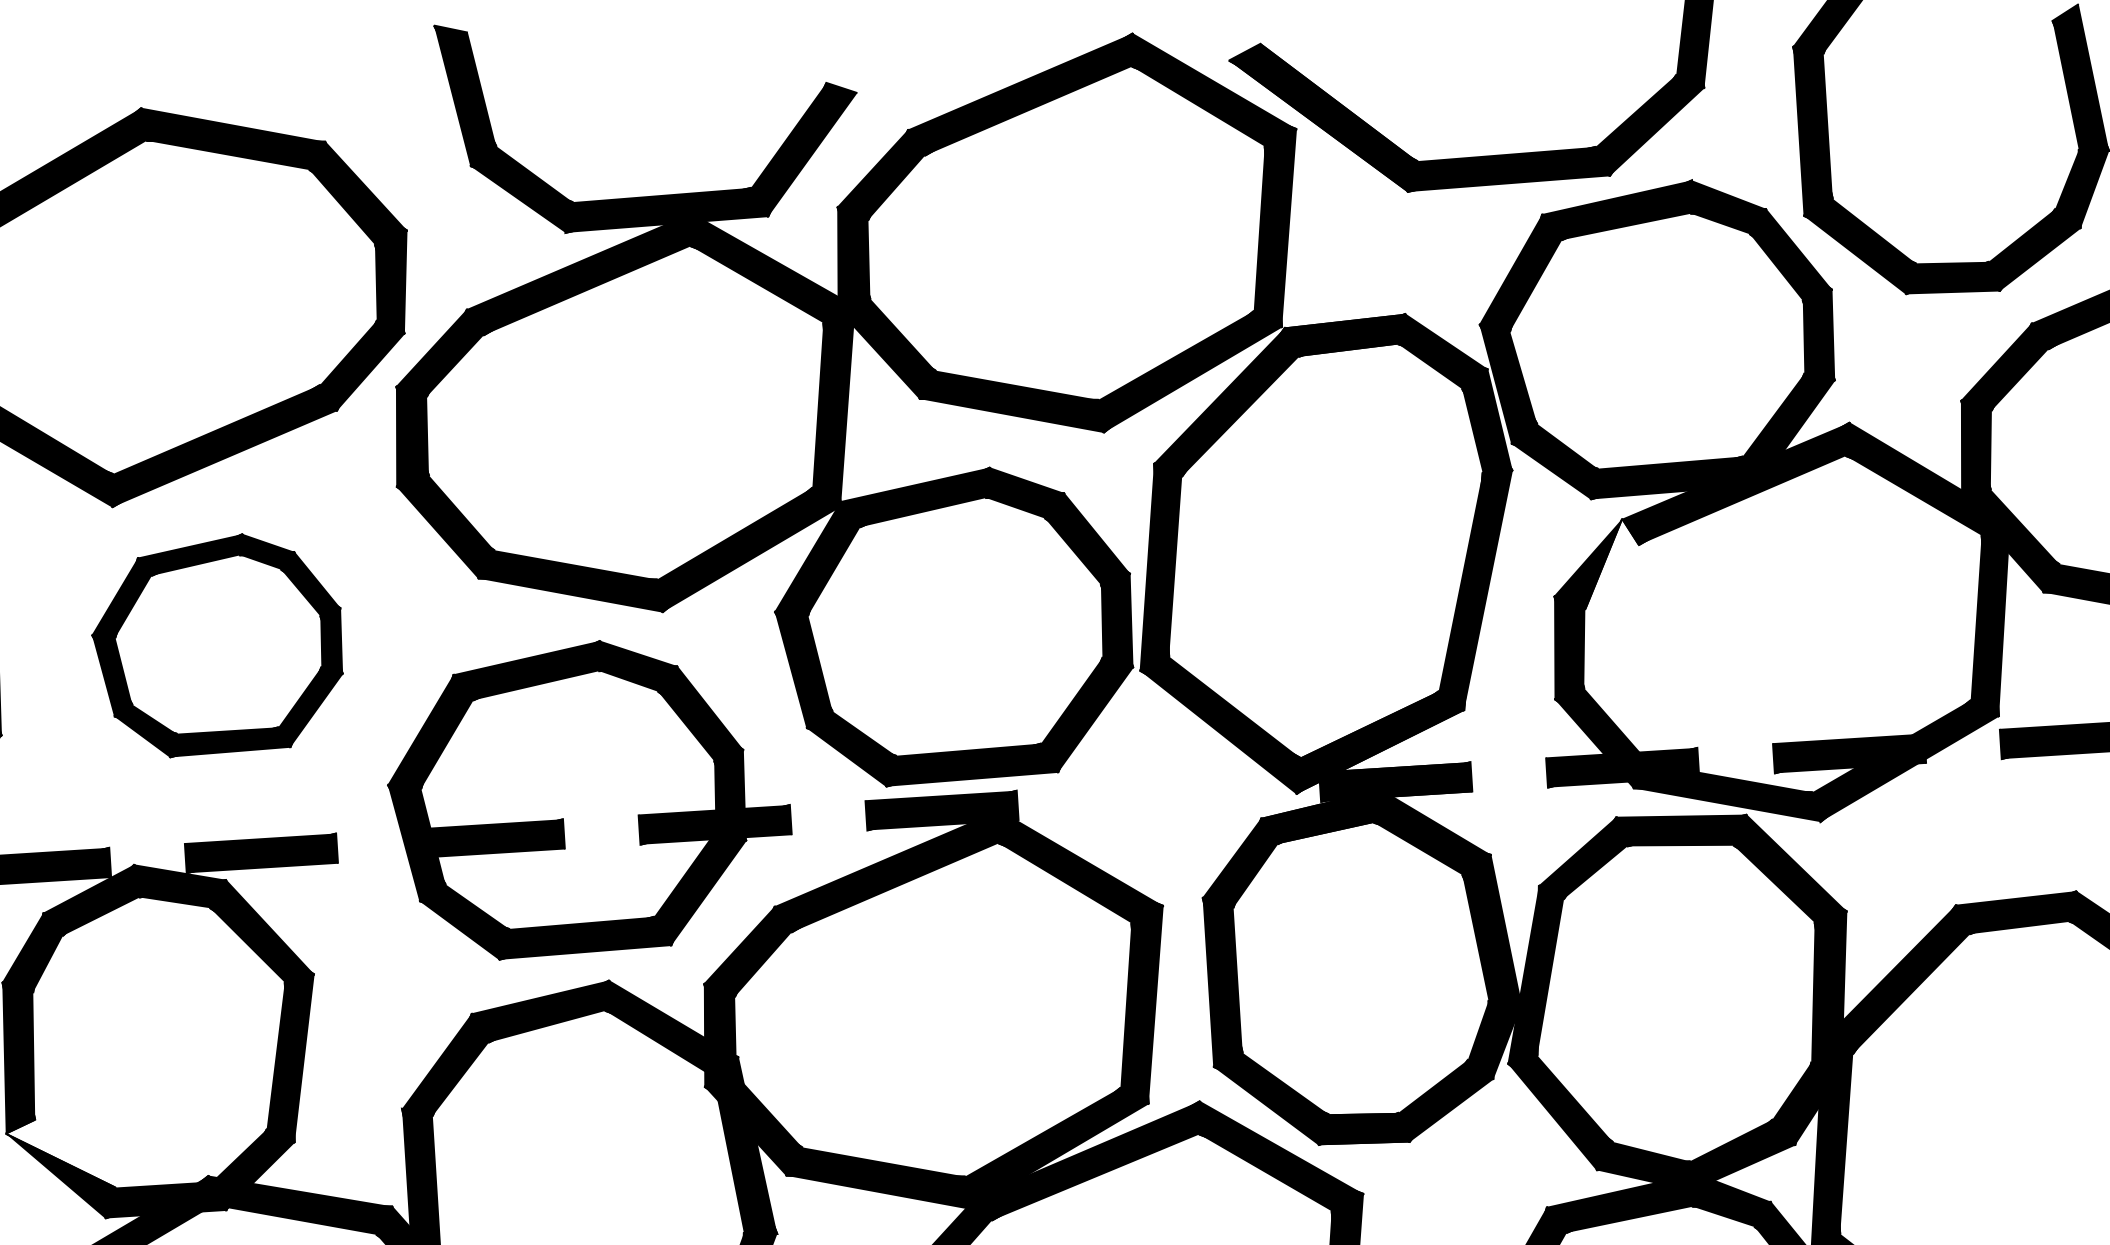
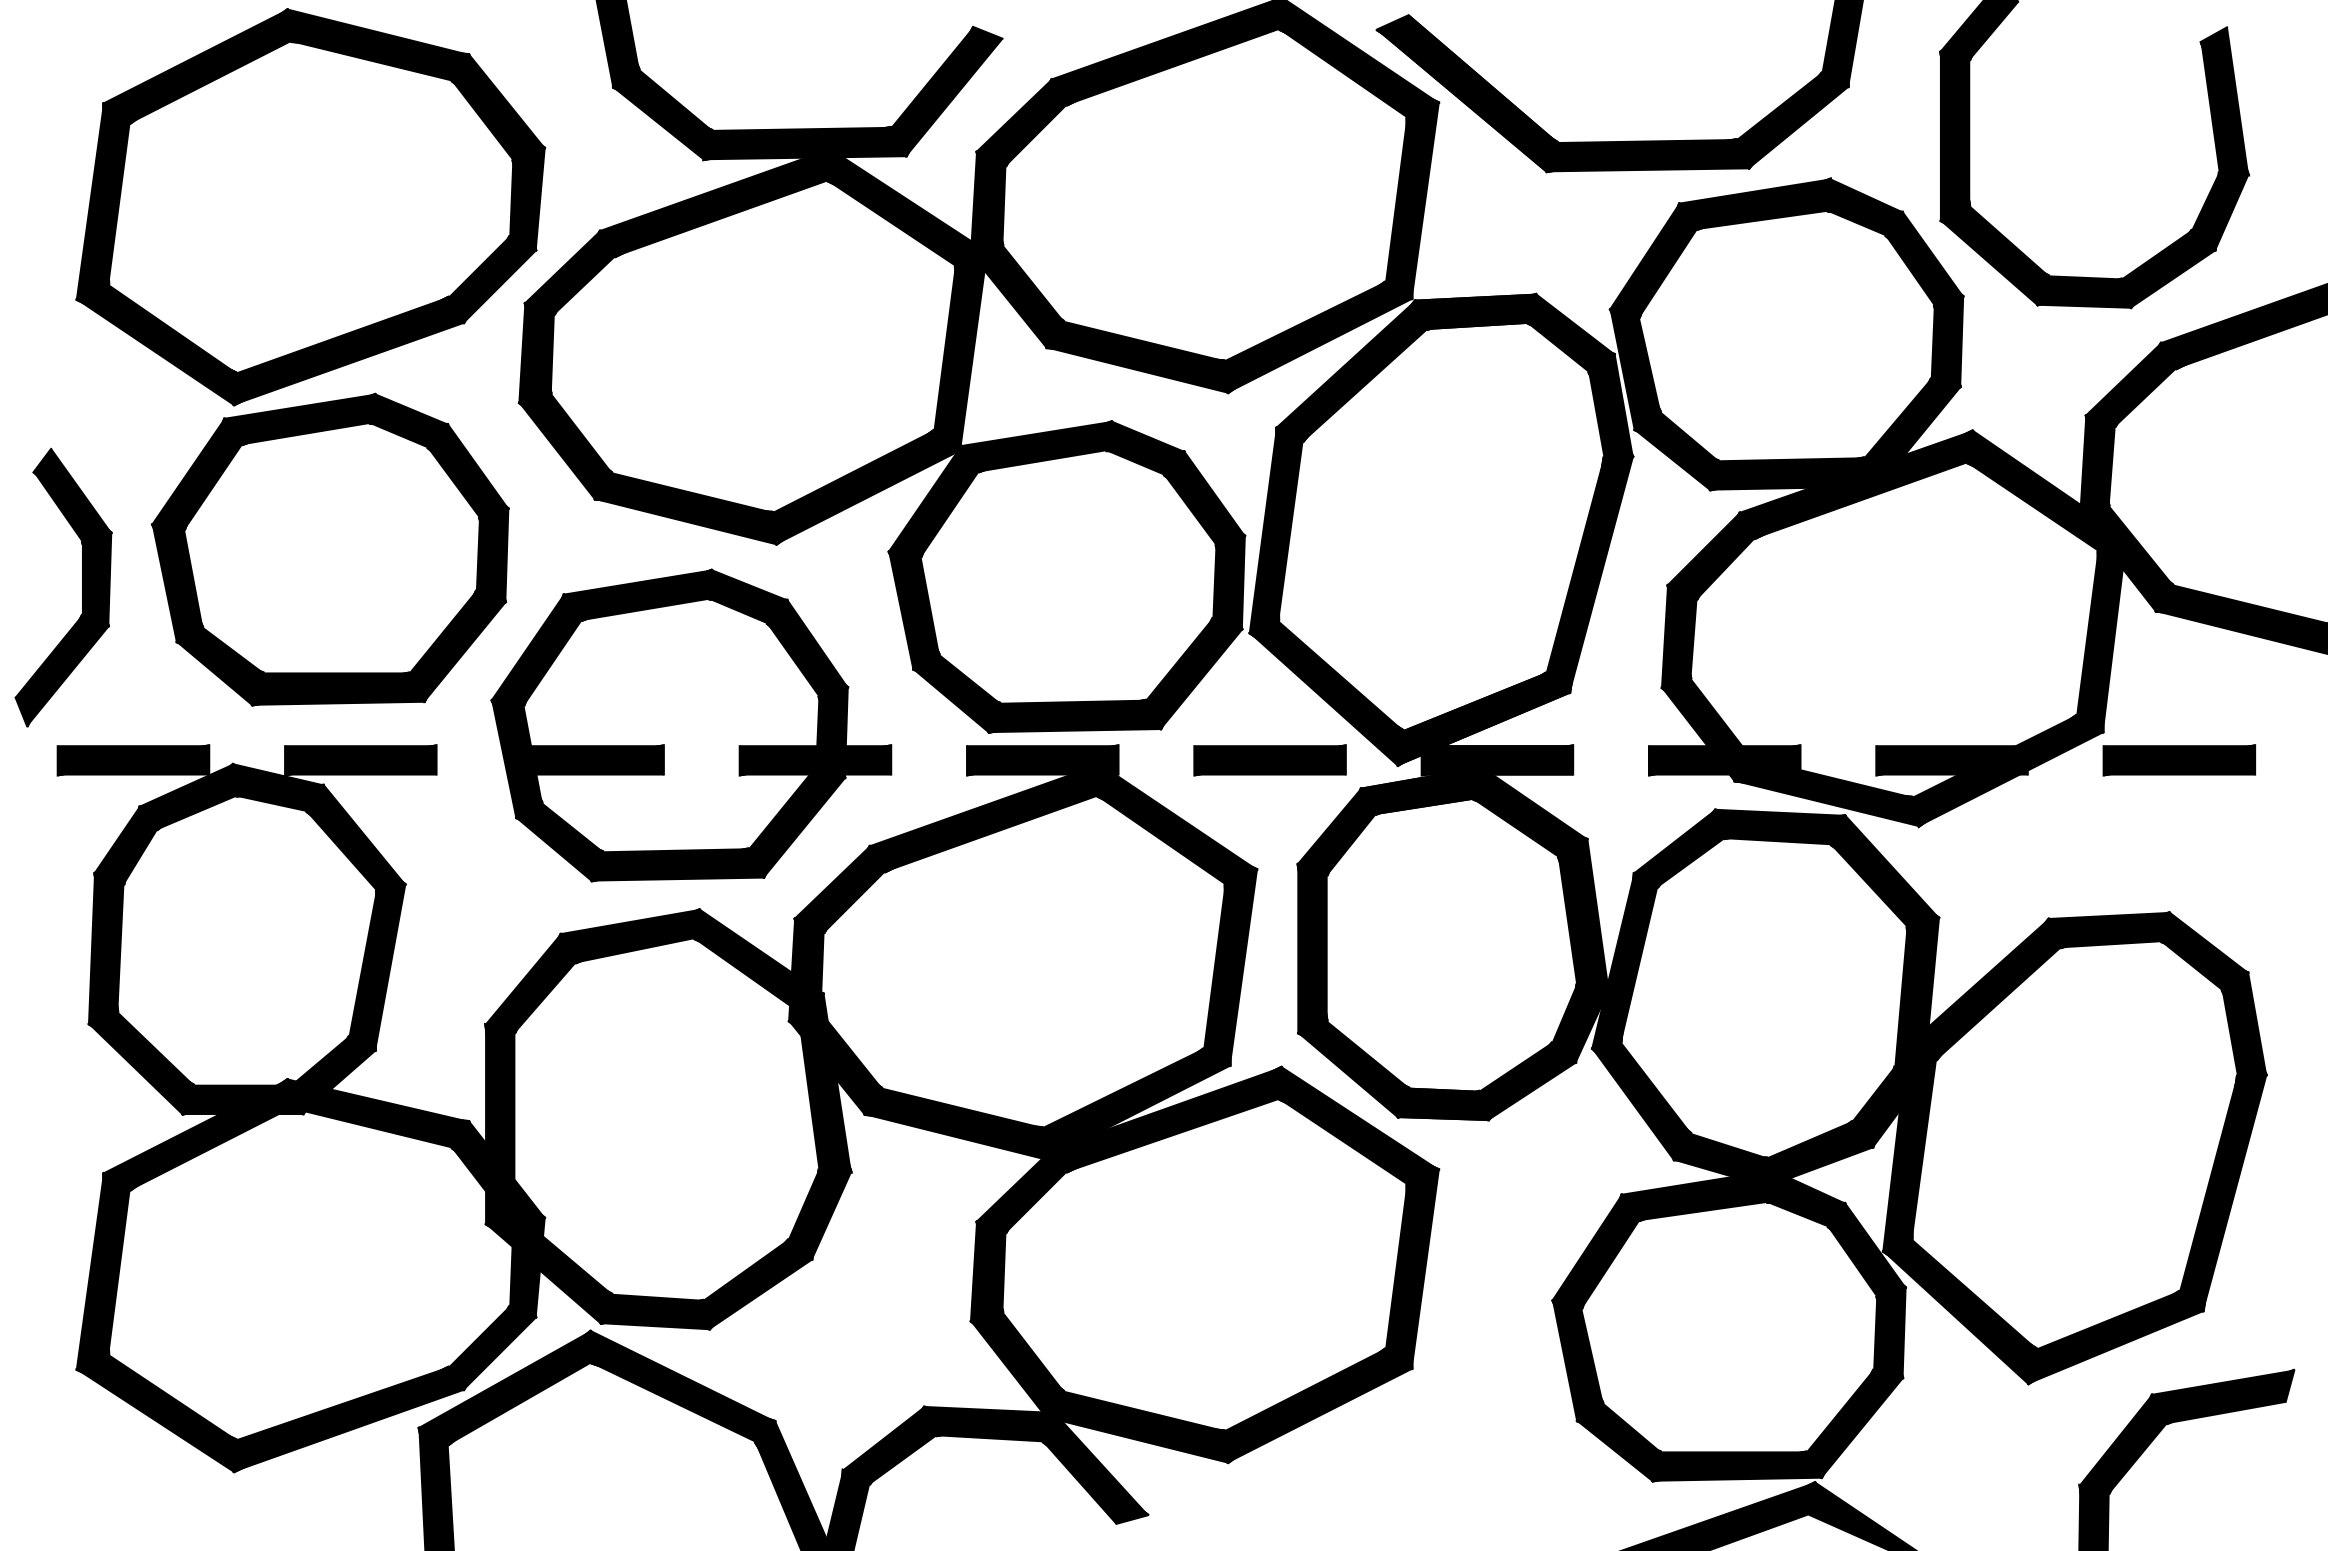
fill: (1611, 563) -> (1726, 555), added
part: (217, 644) -> (330, 549), size x1.43
part: (1168, 796) -> (1269, 760), added
fill: (60, 1153) -> (141, 1047), added

